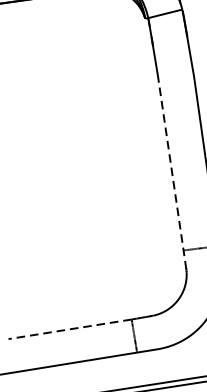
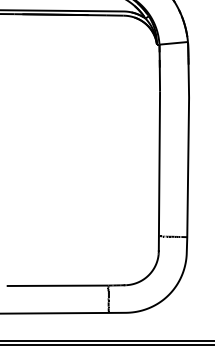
line: (172, 171) -> (159, 171), dashed -> solid
line: (69, 328) -> (57, 285), dashed -> solid

